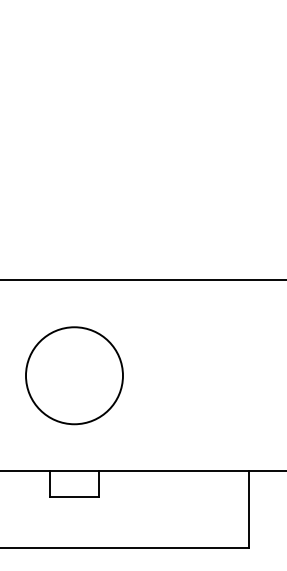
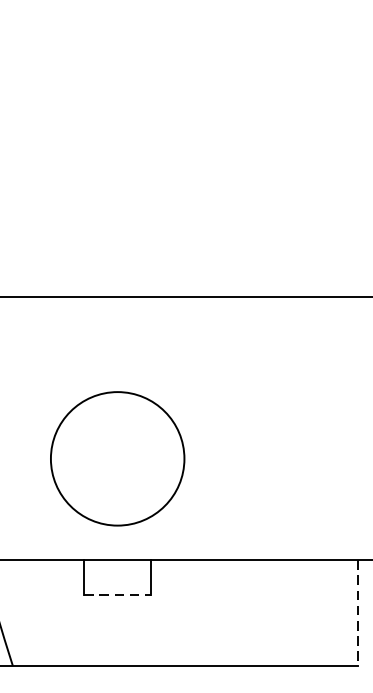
circle: (74, 375) -> (117, 458), moved
line: (74, 497) -> (117, 596), solid -> dashed
line: (249, 510) -> (358, 614), solid -> dashed

